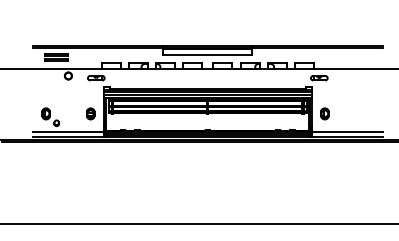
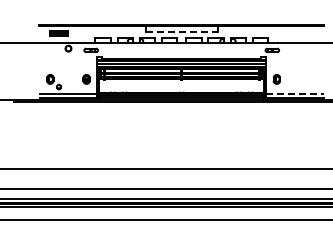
line: (208, 54) -> (182, 31), solid -> dashed
line: (347, 131) -> (295, 93), solid -> dashed

